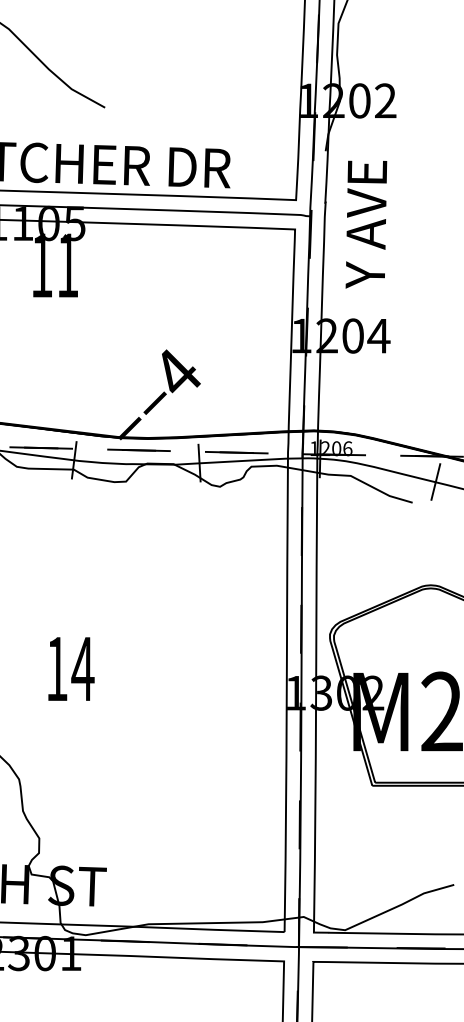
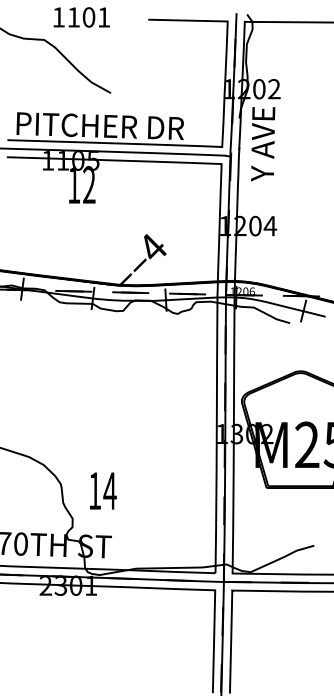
text: (367, 225) -> (263, 144), moved
text: (68, 264) -> (89, 184), 11 -> 12
text: (71, 668) -> (103, 490), moved

